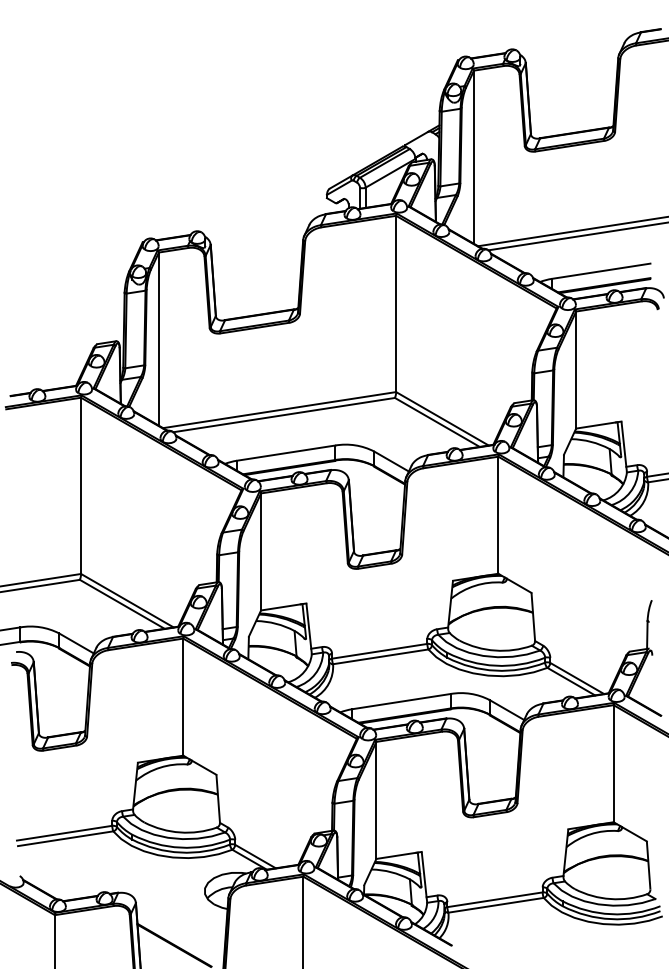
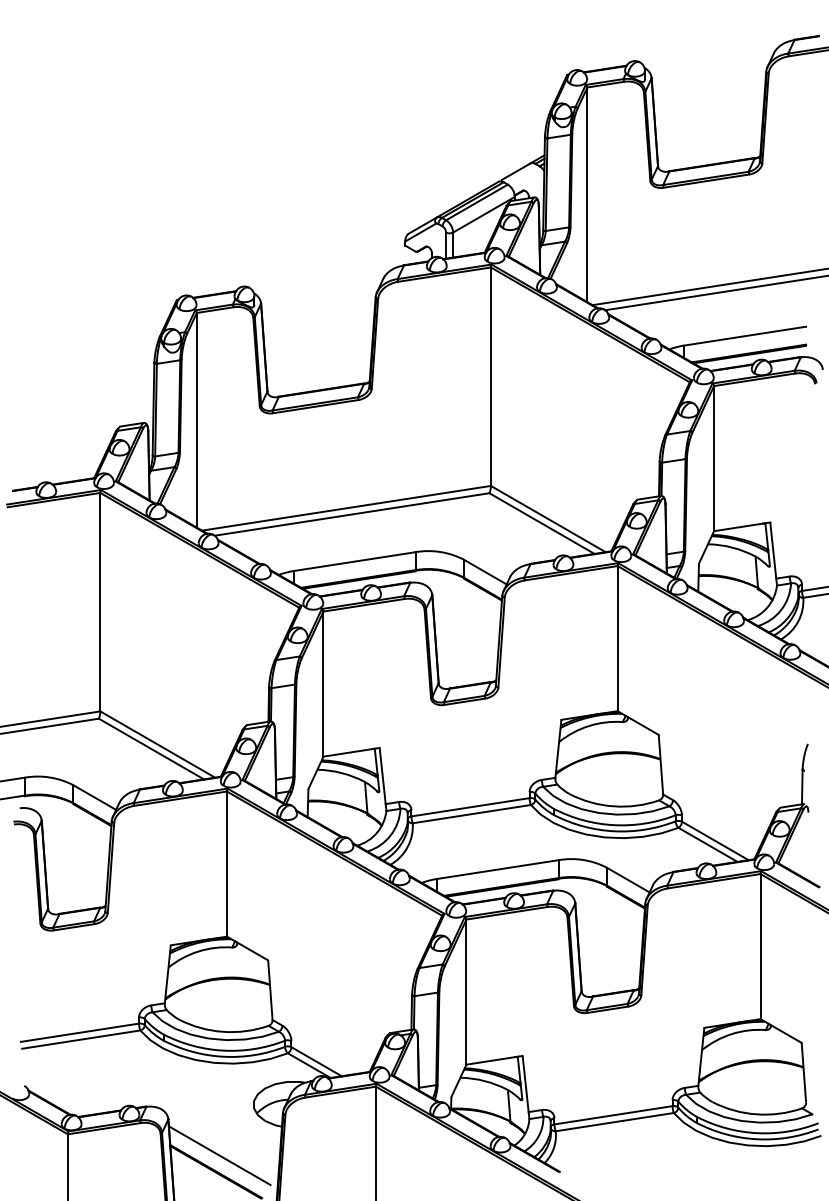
line: (177, 932) -> (219, 1155), added

